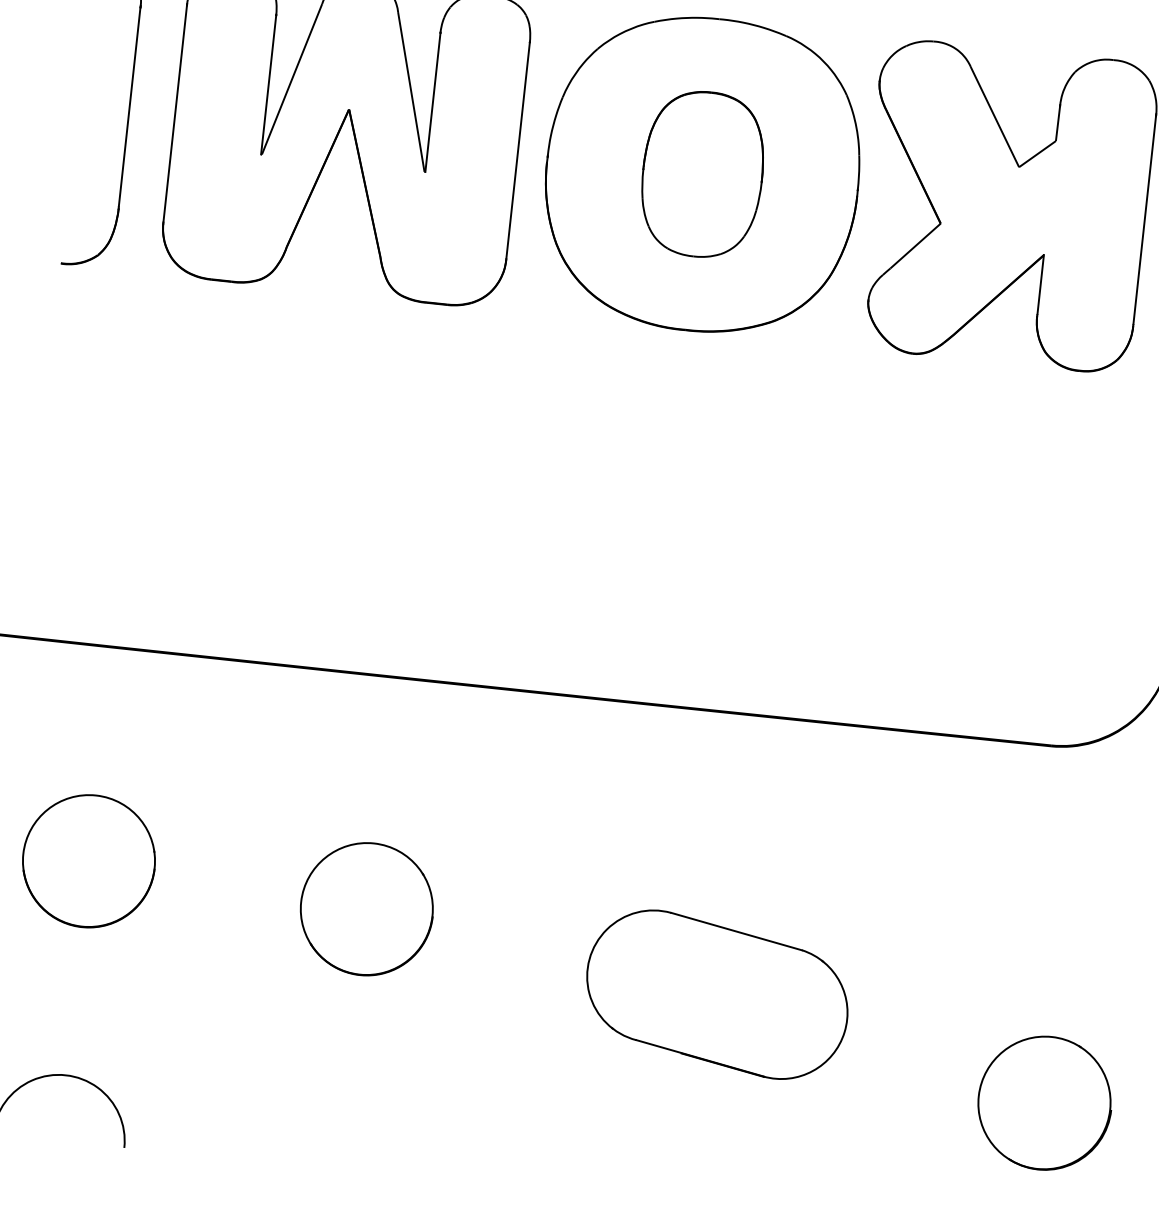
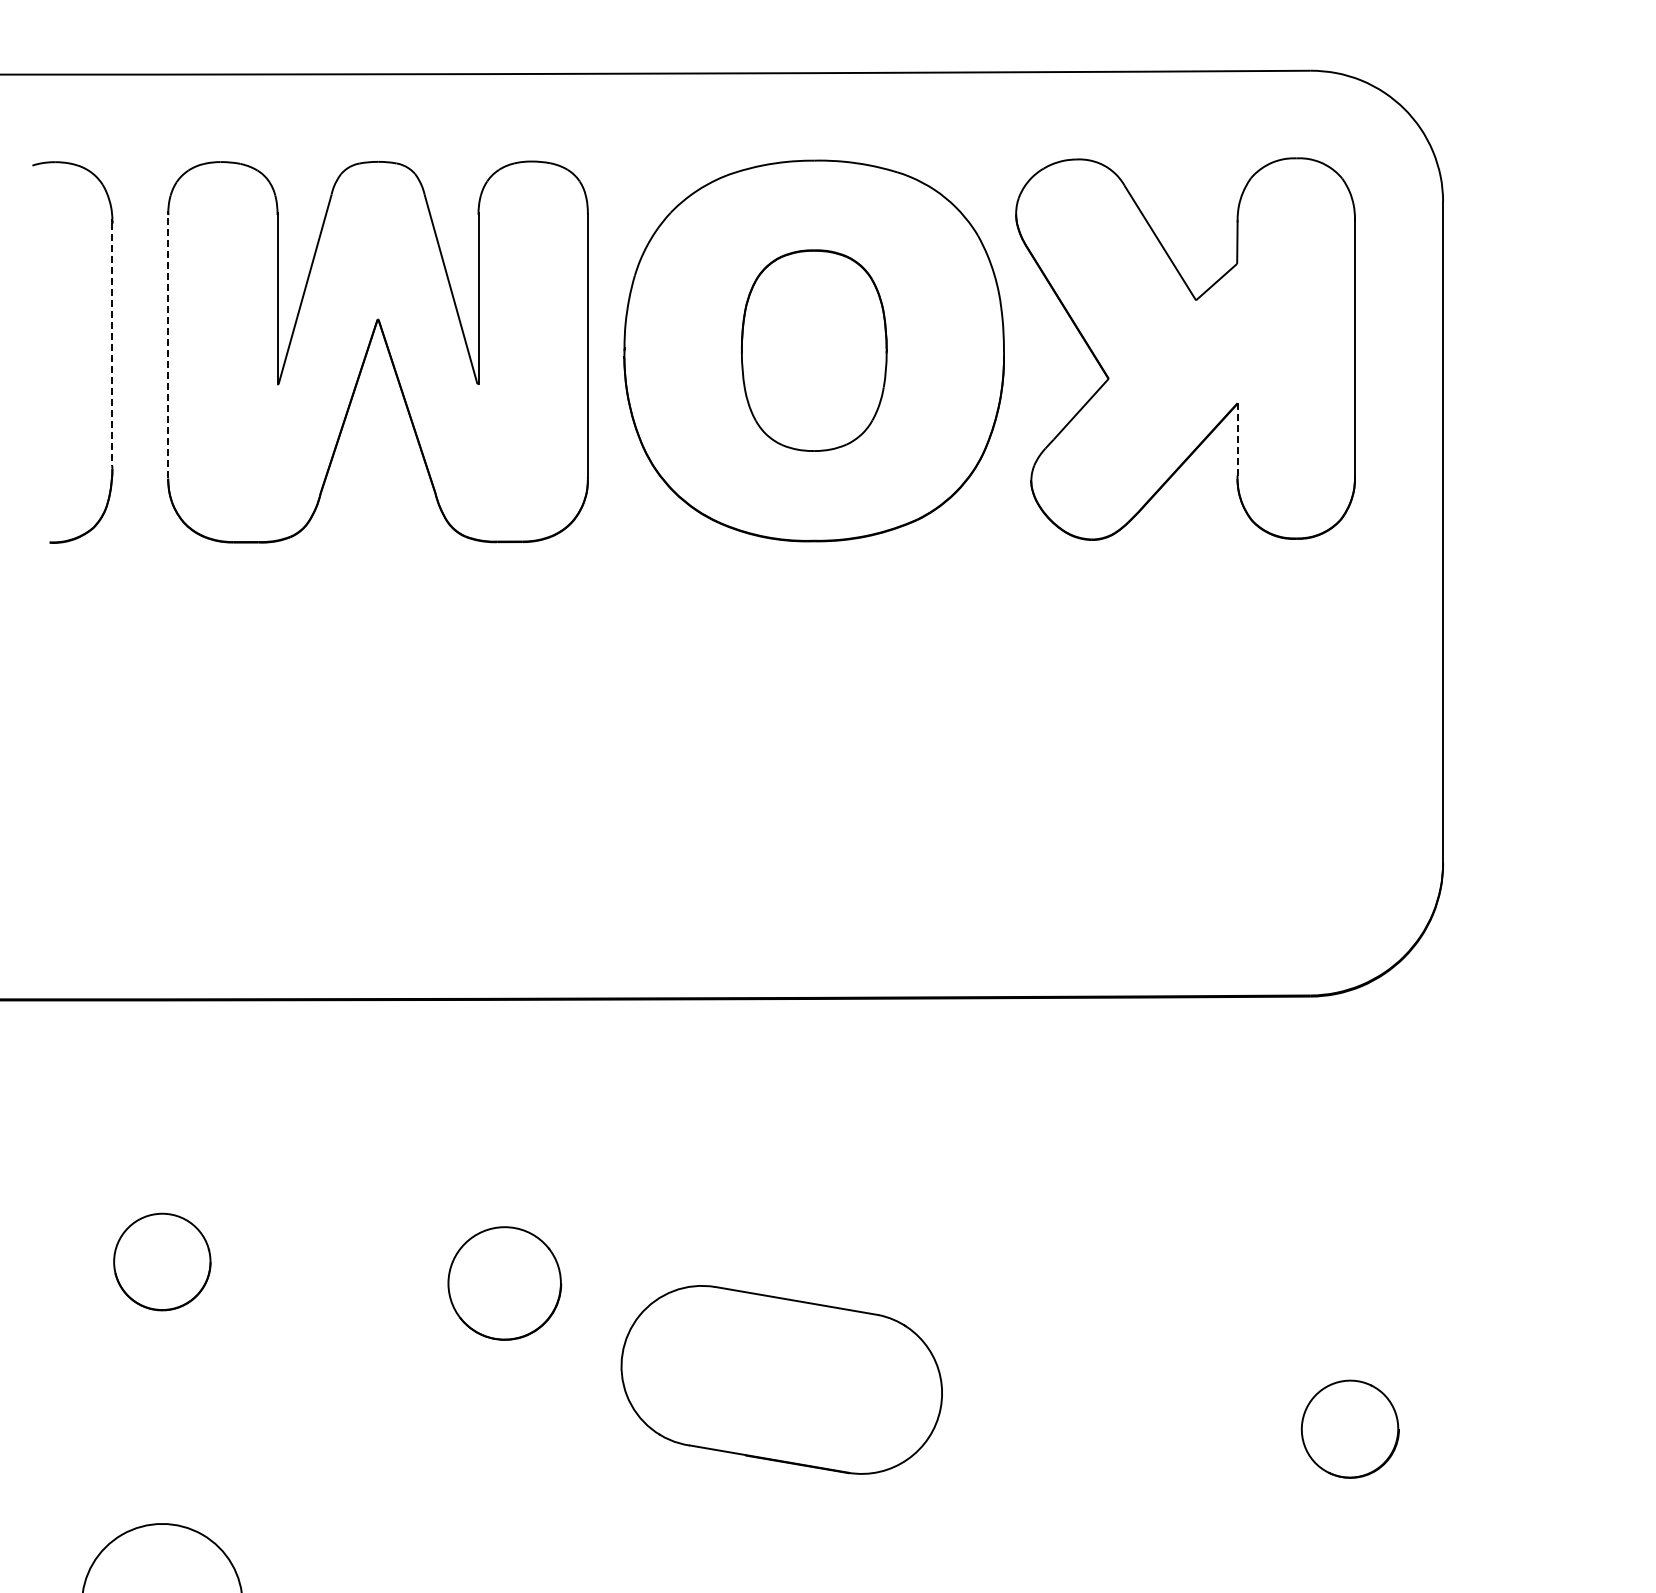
line: (129, 107) -> (112, 345), solid -> dashed
line: (175, 113) -> (168, 346), solid -> dashed
line: (1040, 283) -> (1237, 438), solid -> dashed
part: (89, 860) -> (162, 1261), size x0.6
part: (366, 909) -> (504, 1283), size x0.7
part: (717, 994) -> (781, 1379), moved
part: (1045, 1103) -> (1350, 1429), size x0.6

